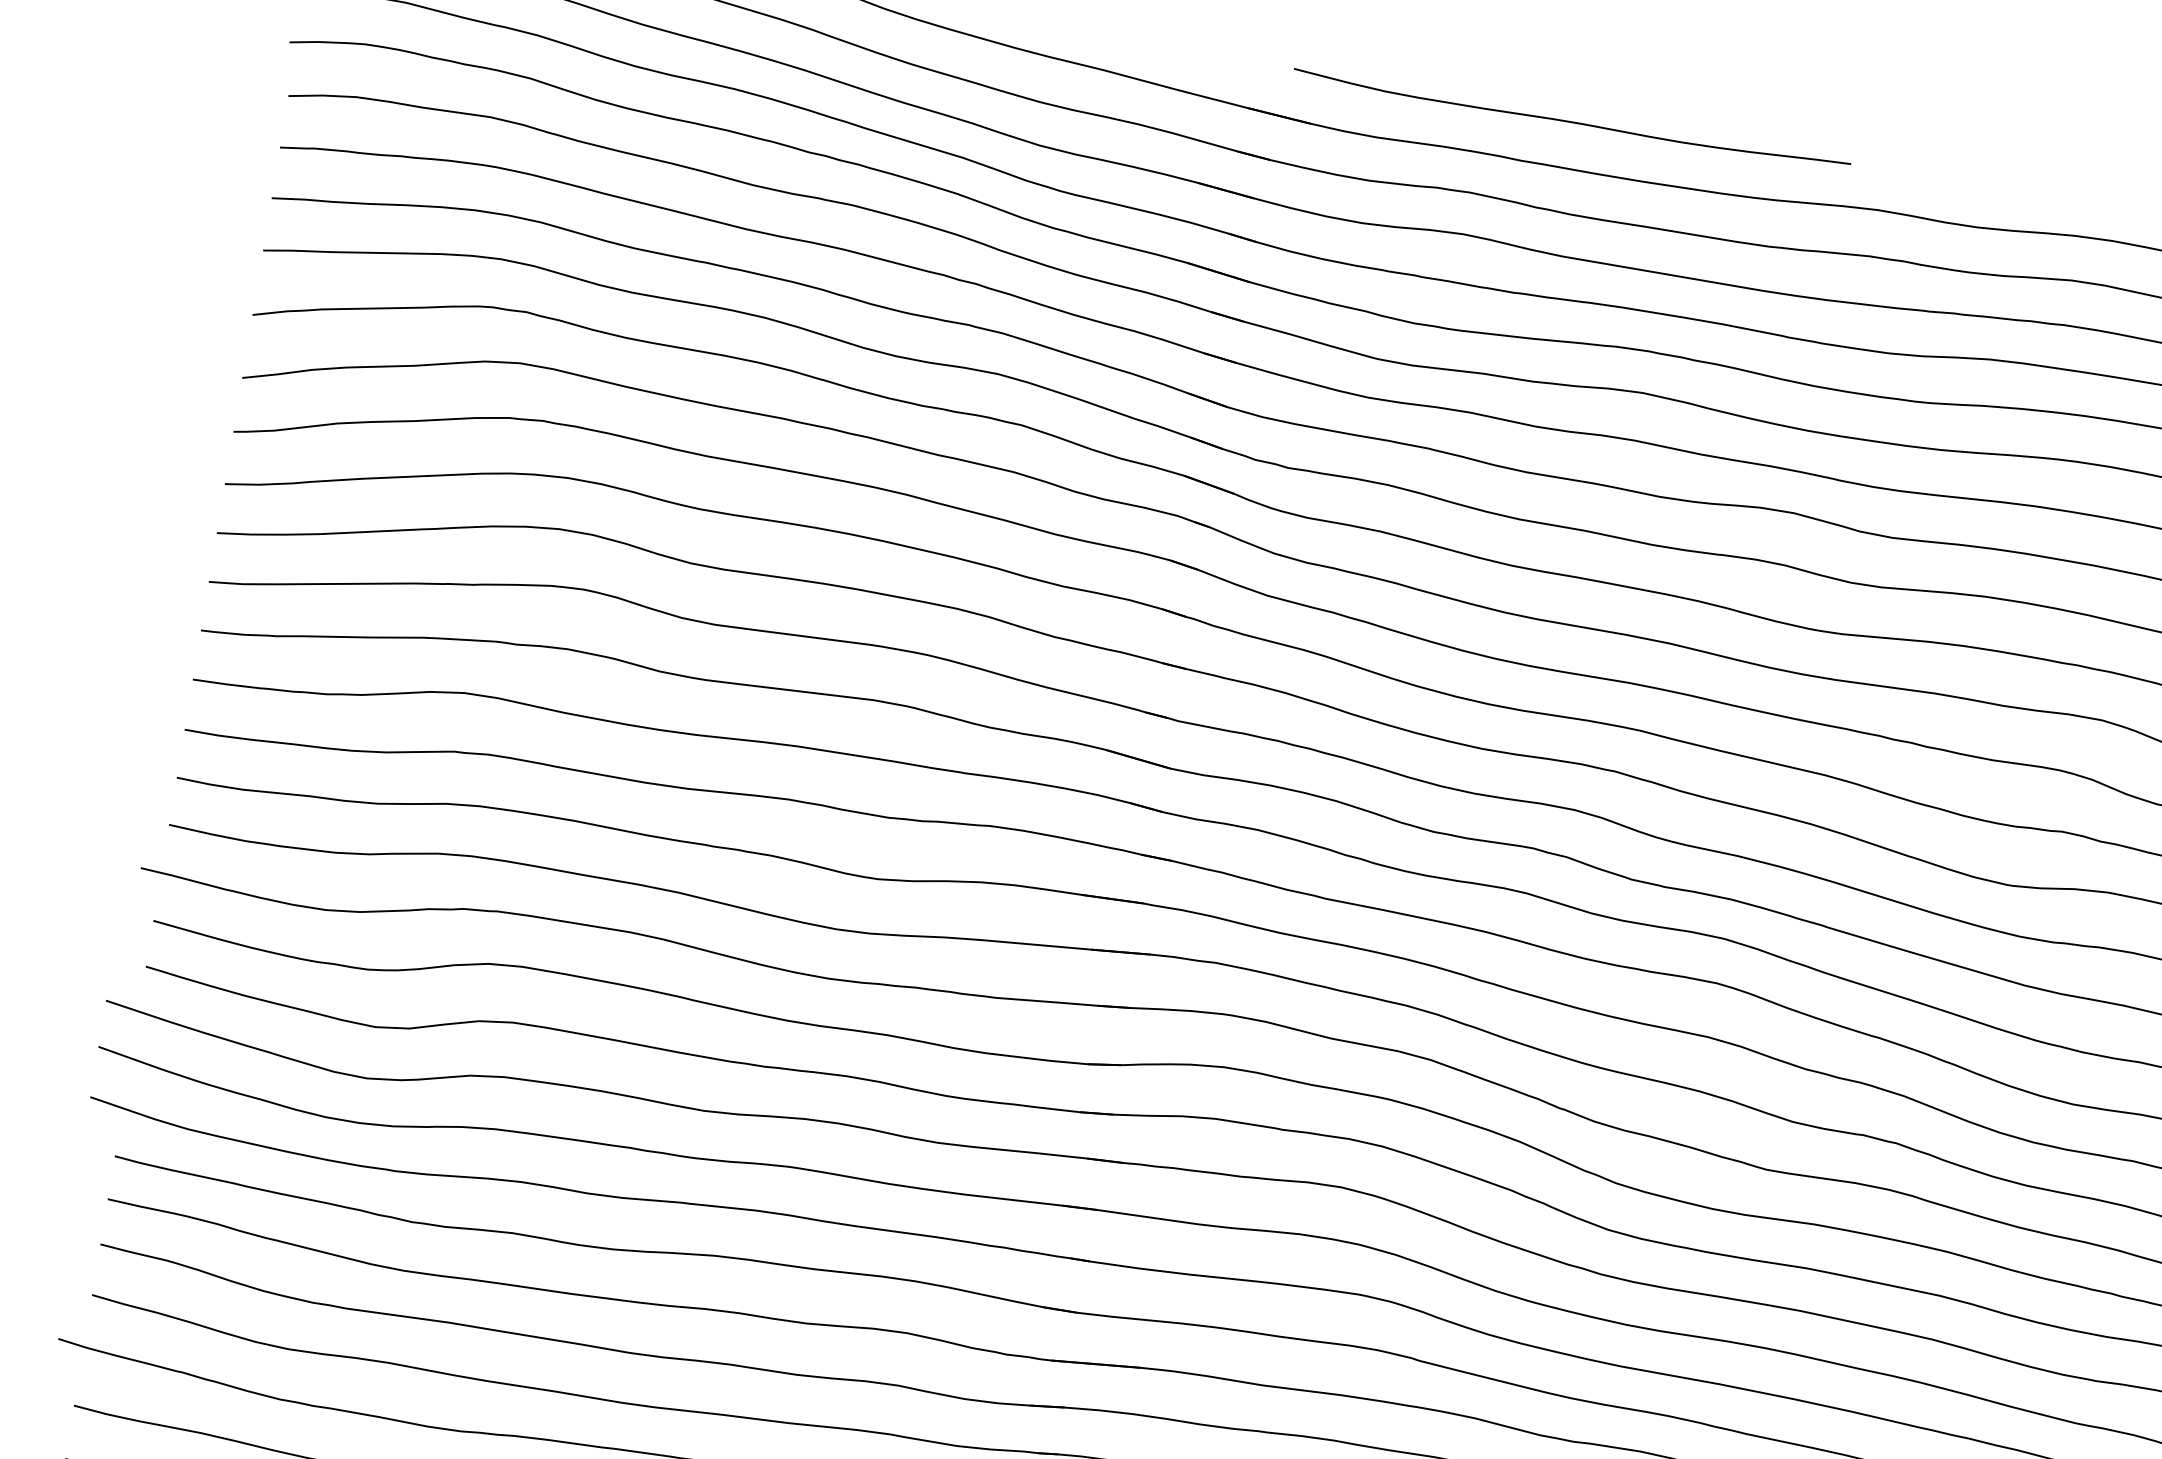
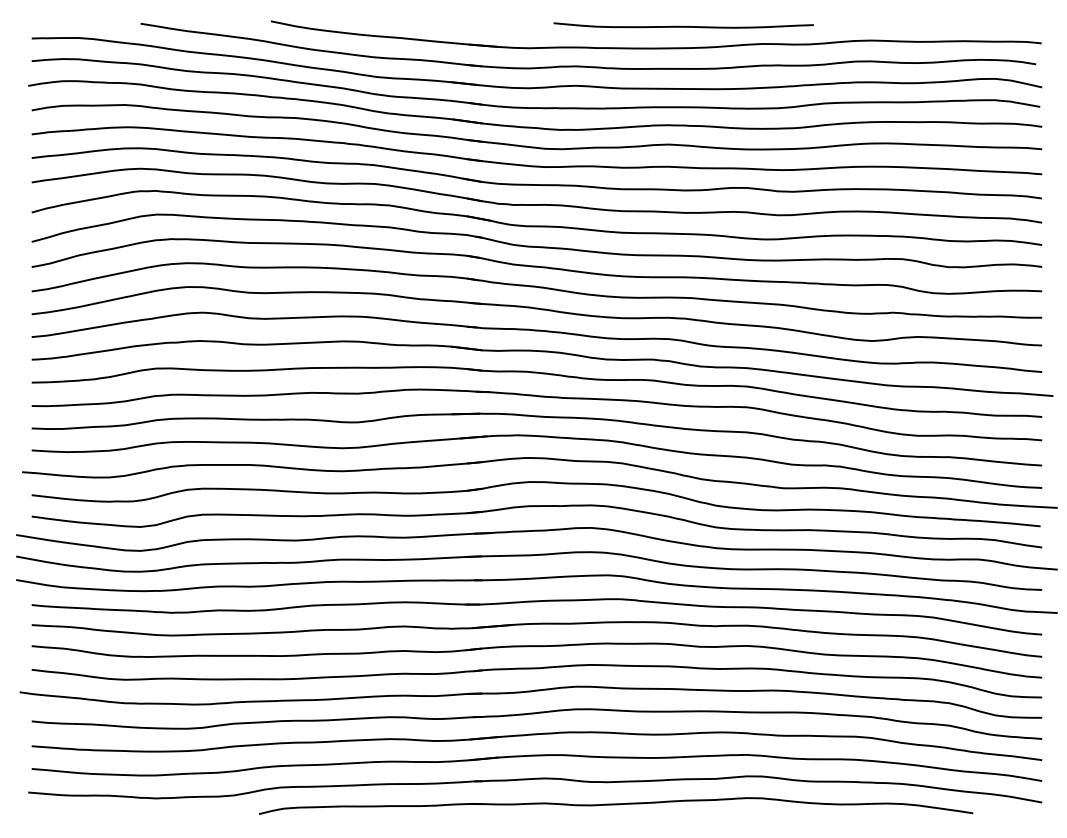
curve: (1571, 121) -> (683, 26), moved

